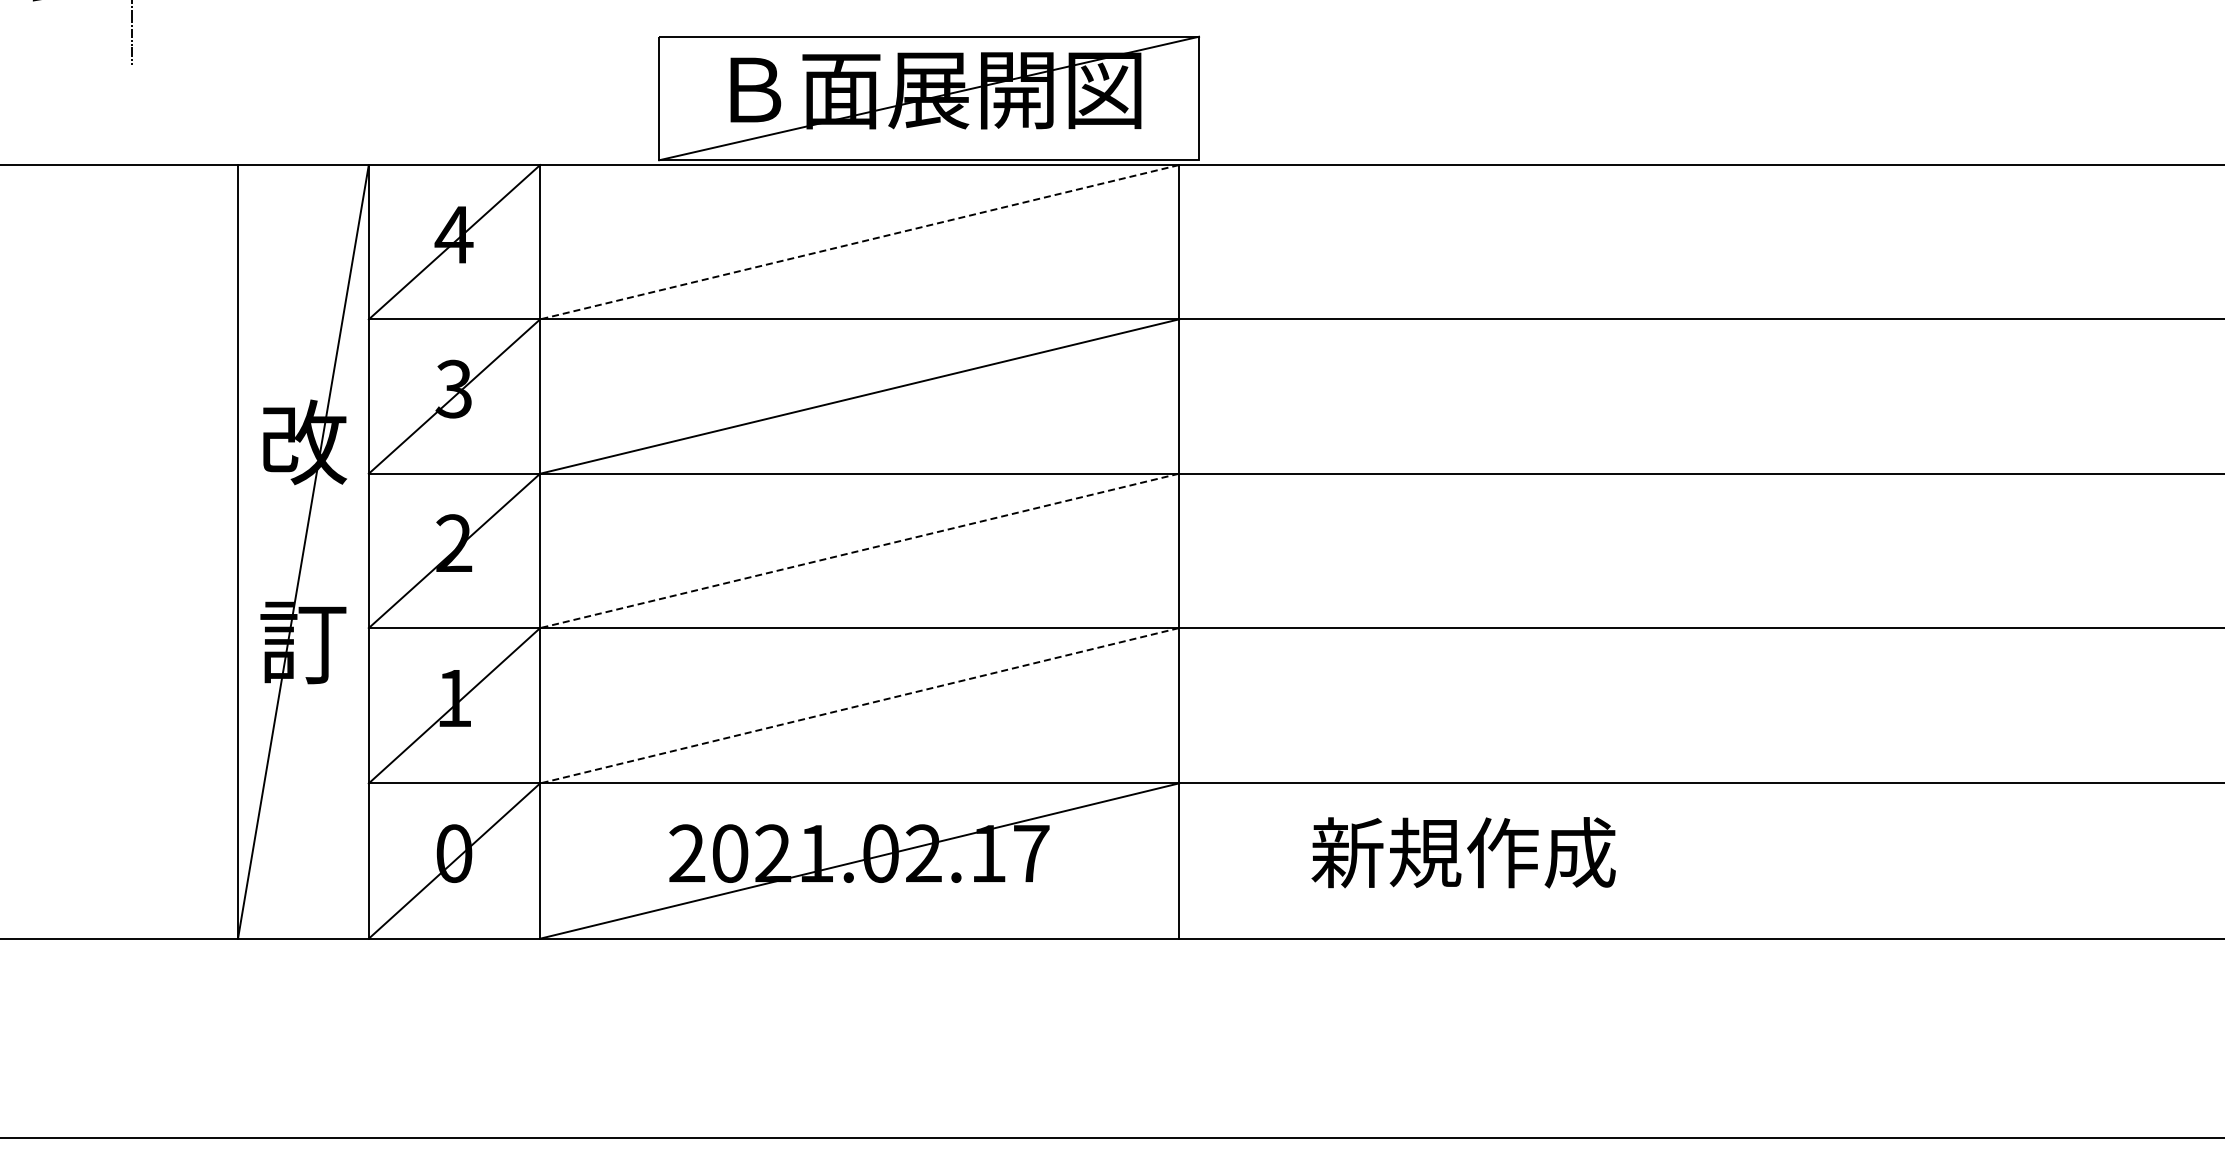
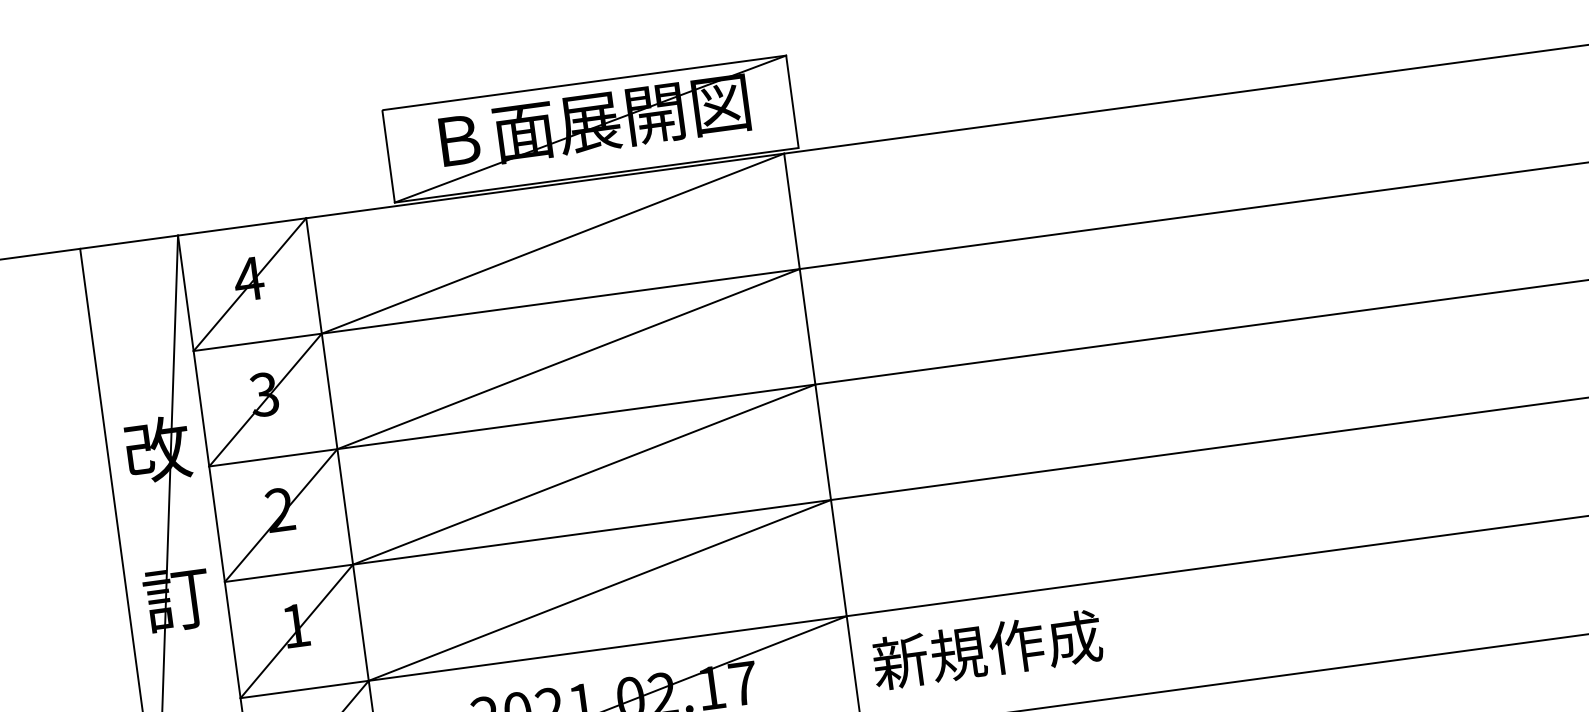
line: (859, 242) -> (552, 243), dashed -> solid
line: (859, 550) -> (584, 474), dashed -> solid
line: (859, 705) -> (599, 590), dashed -> solid
text: (1463, 852) -> (987, 649), moved

